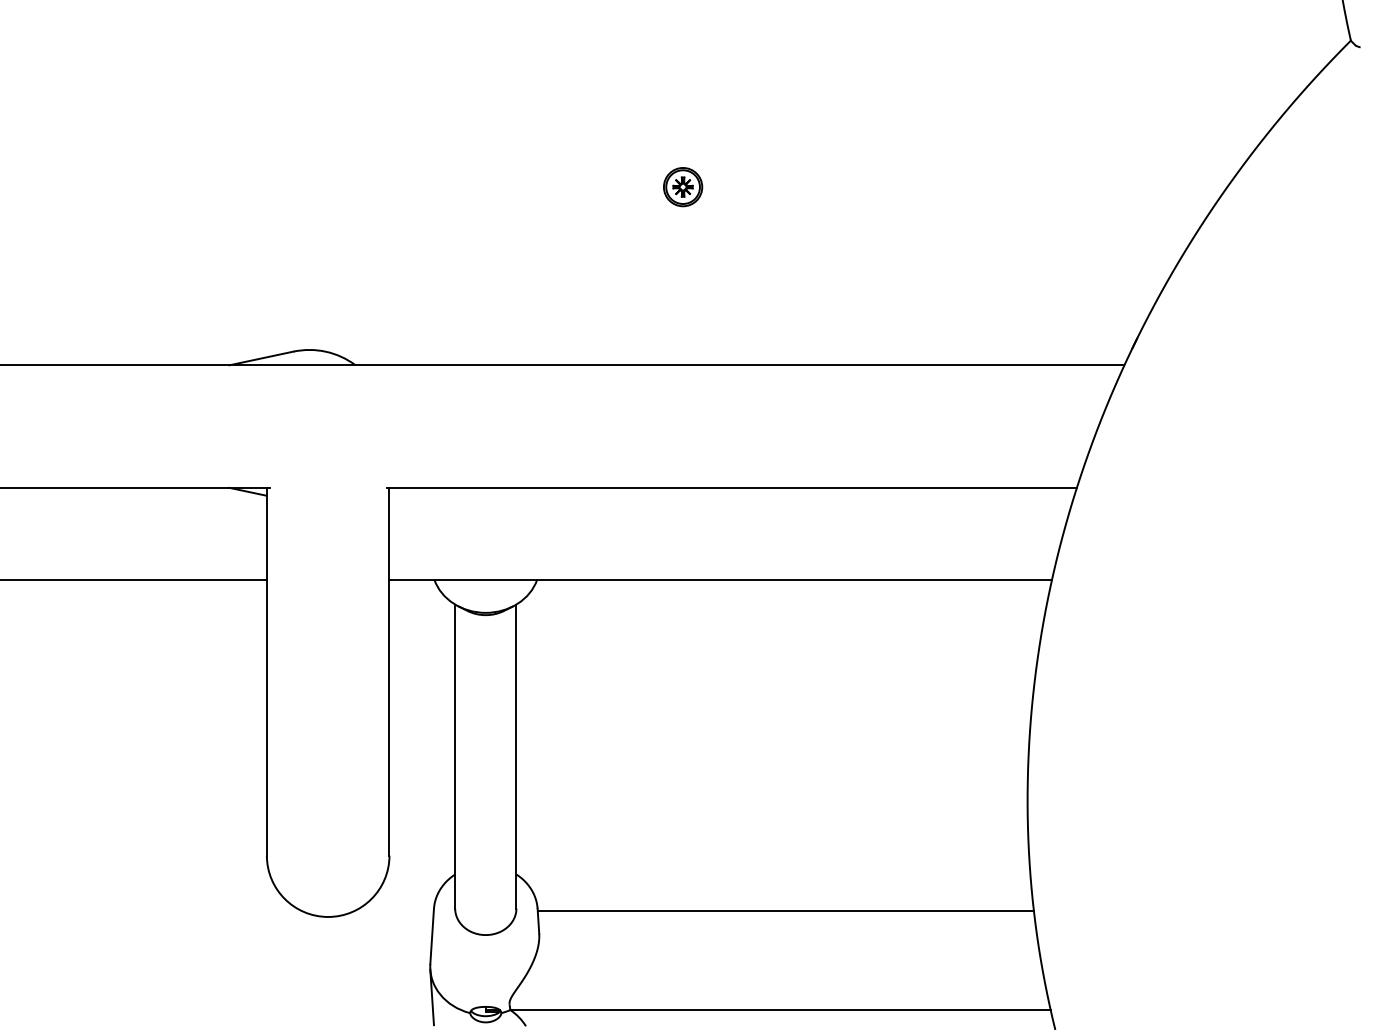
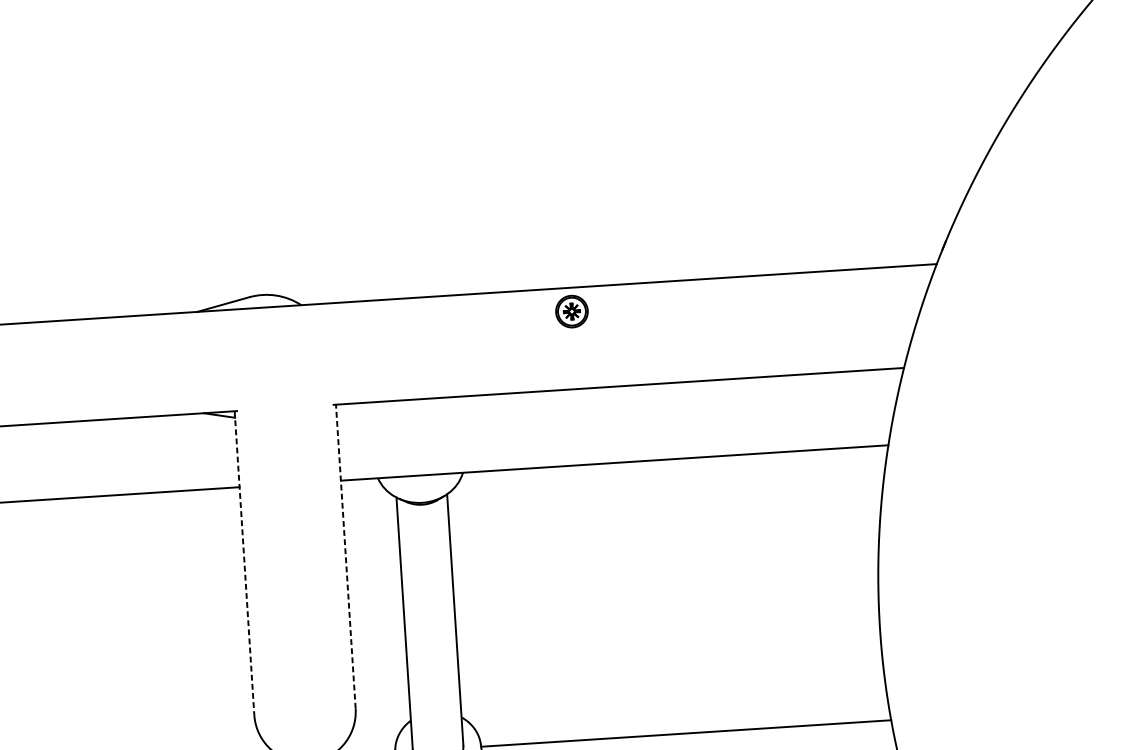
part: (683, 187) -> (572, 311), moved
line: (266, 671) -> (244, 563), solid -> dashed
line: (389, 671) -> (345, 556), solid -> dashed

